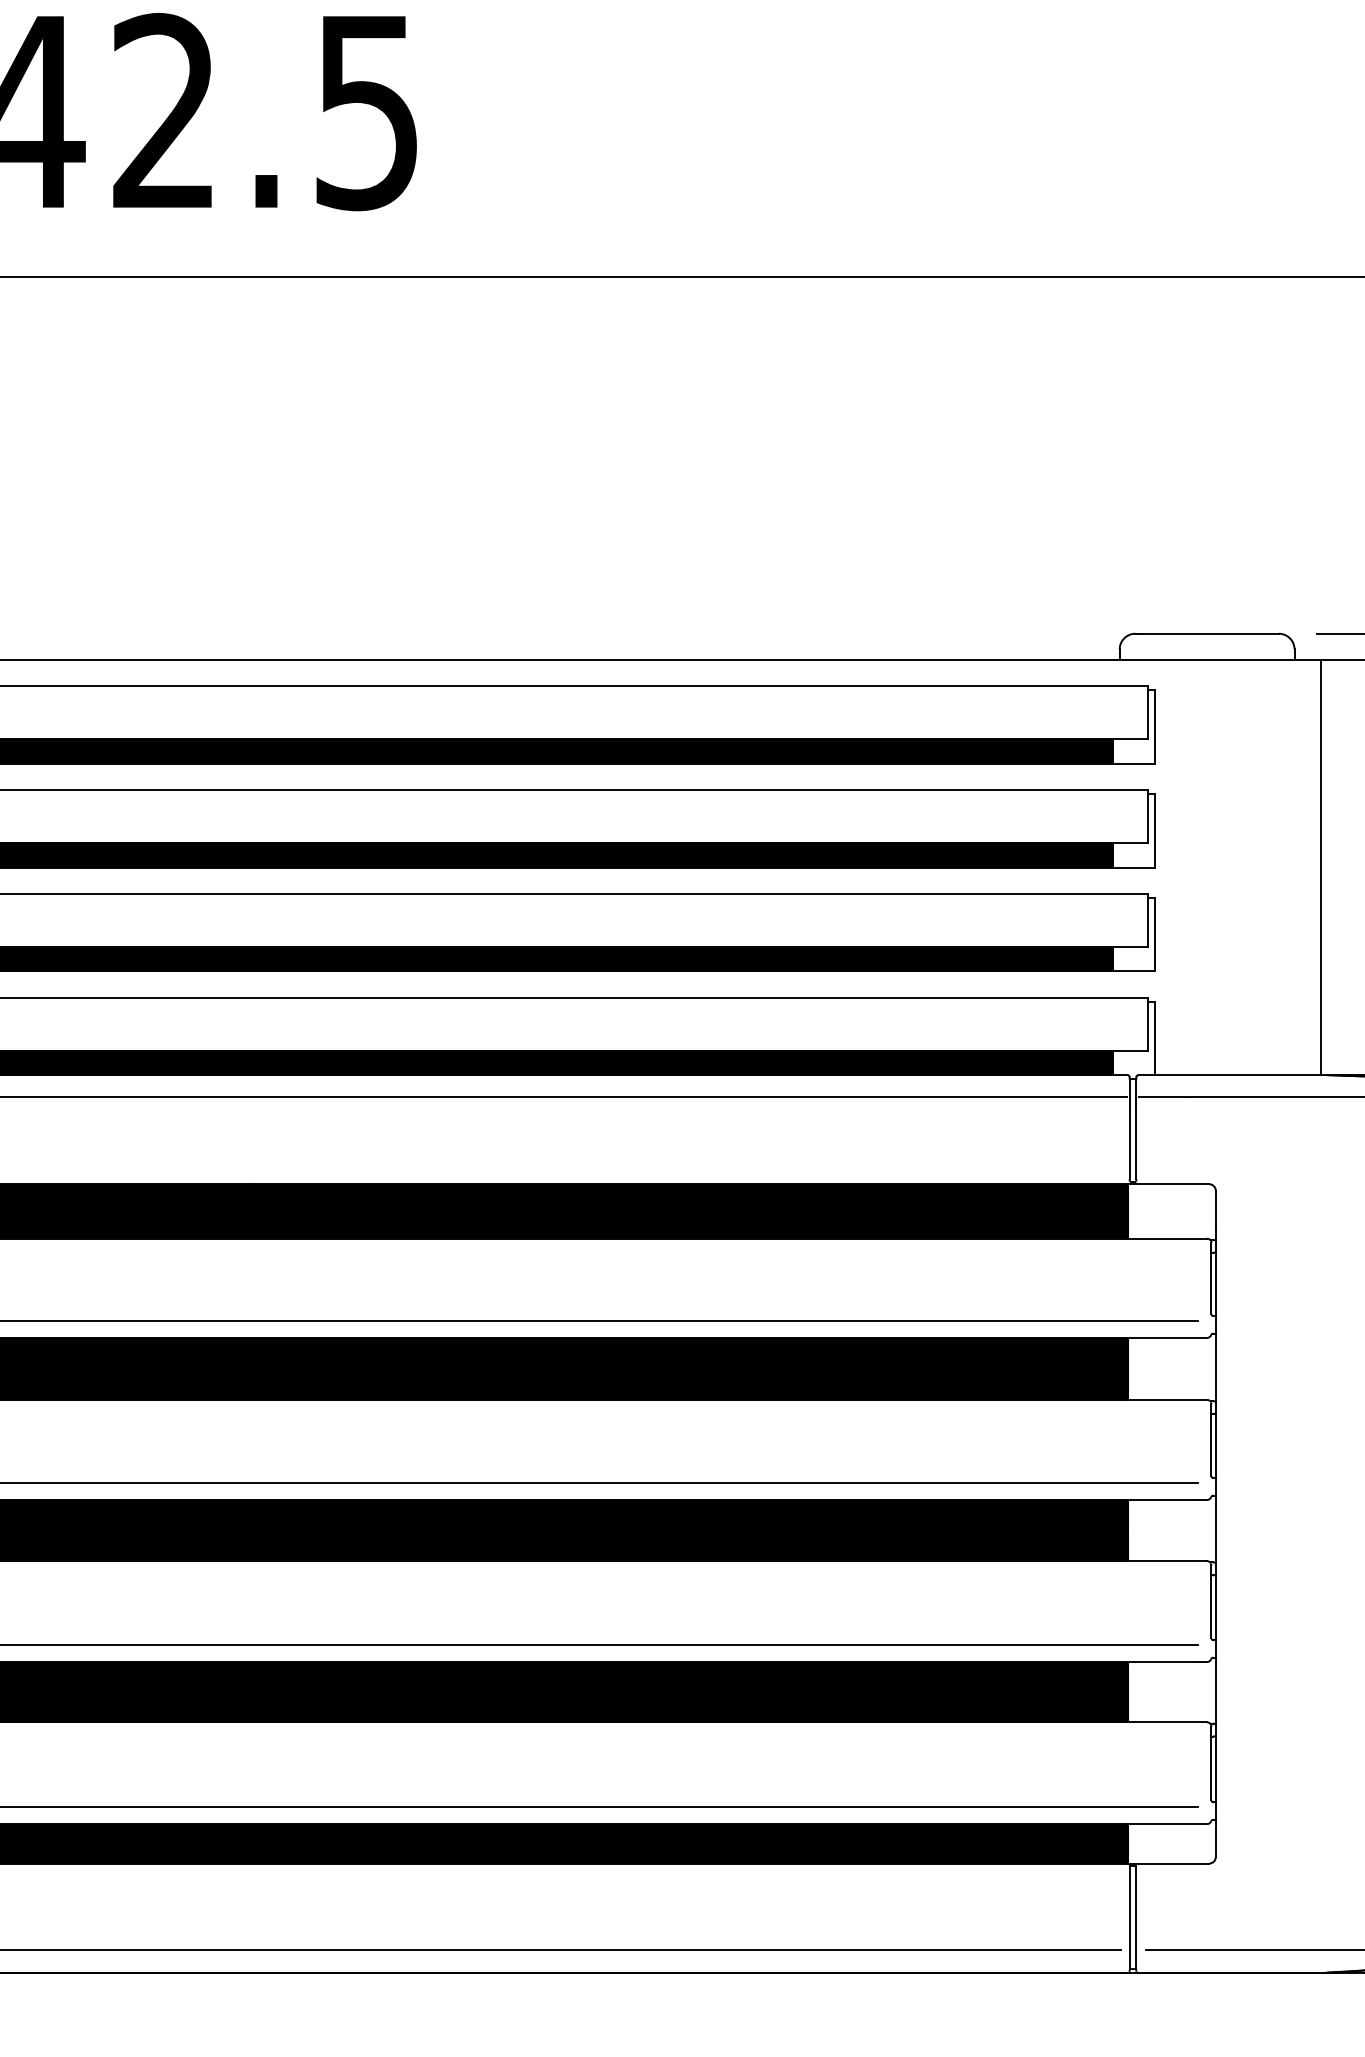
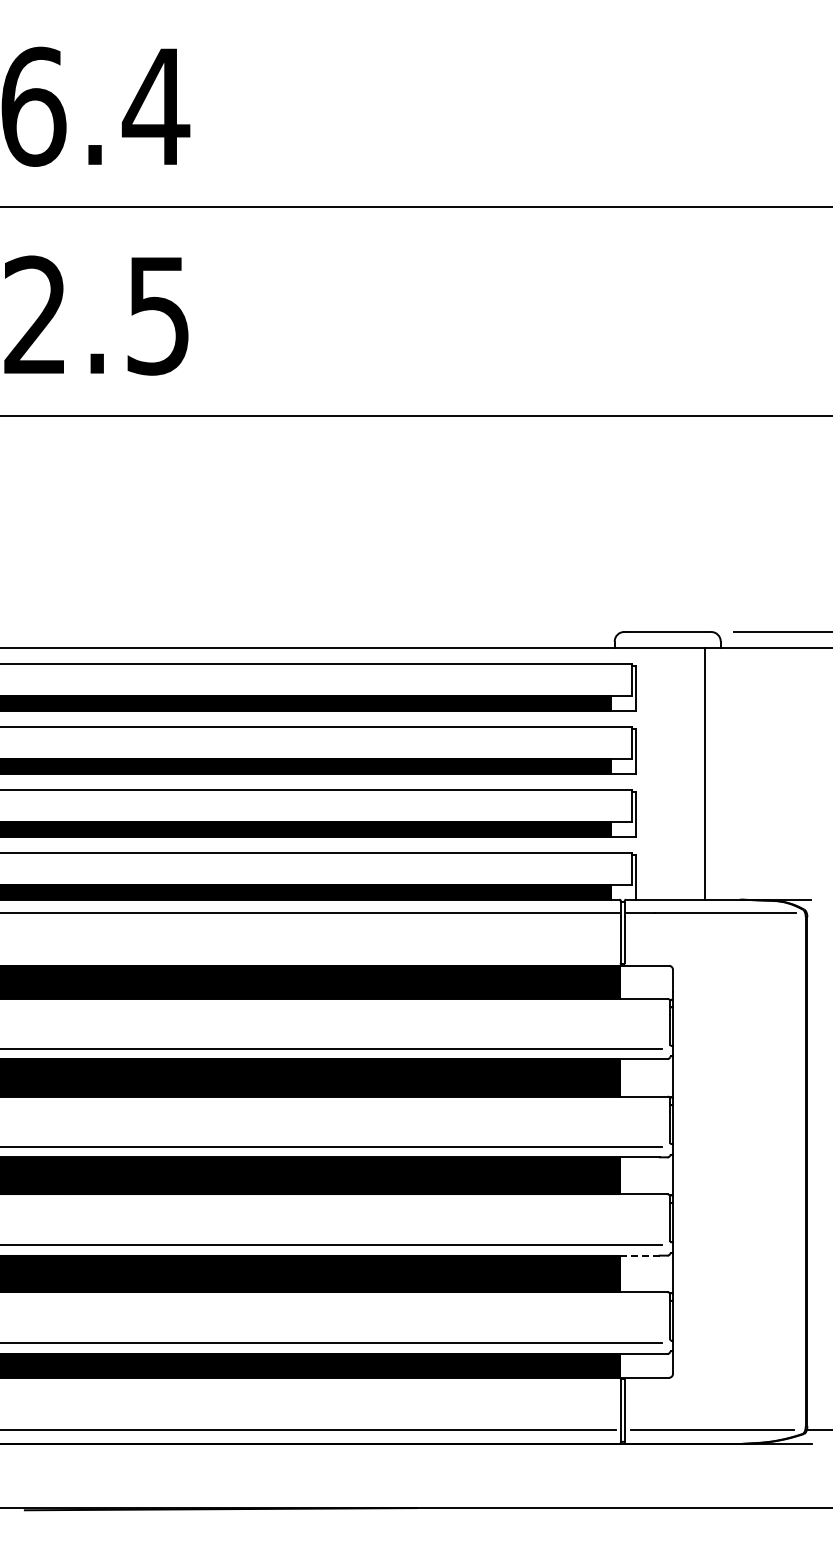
line: (1320, 867) -> (704, 773), moved
line: (1160, 1661) -> (639, 1255), solid -> dashed

